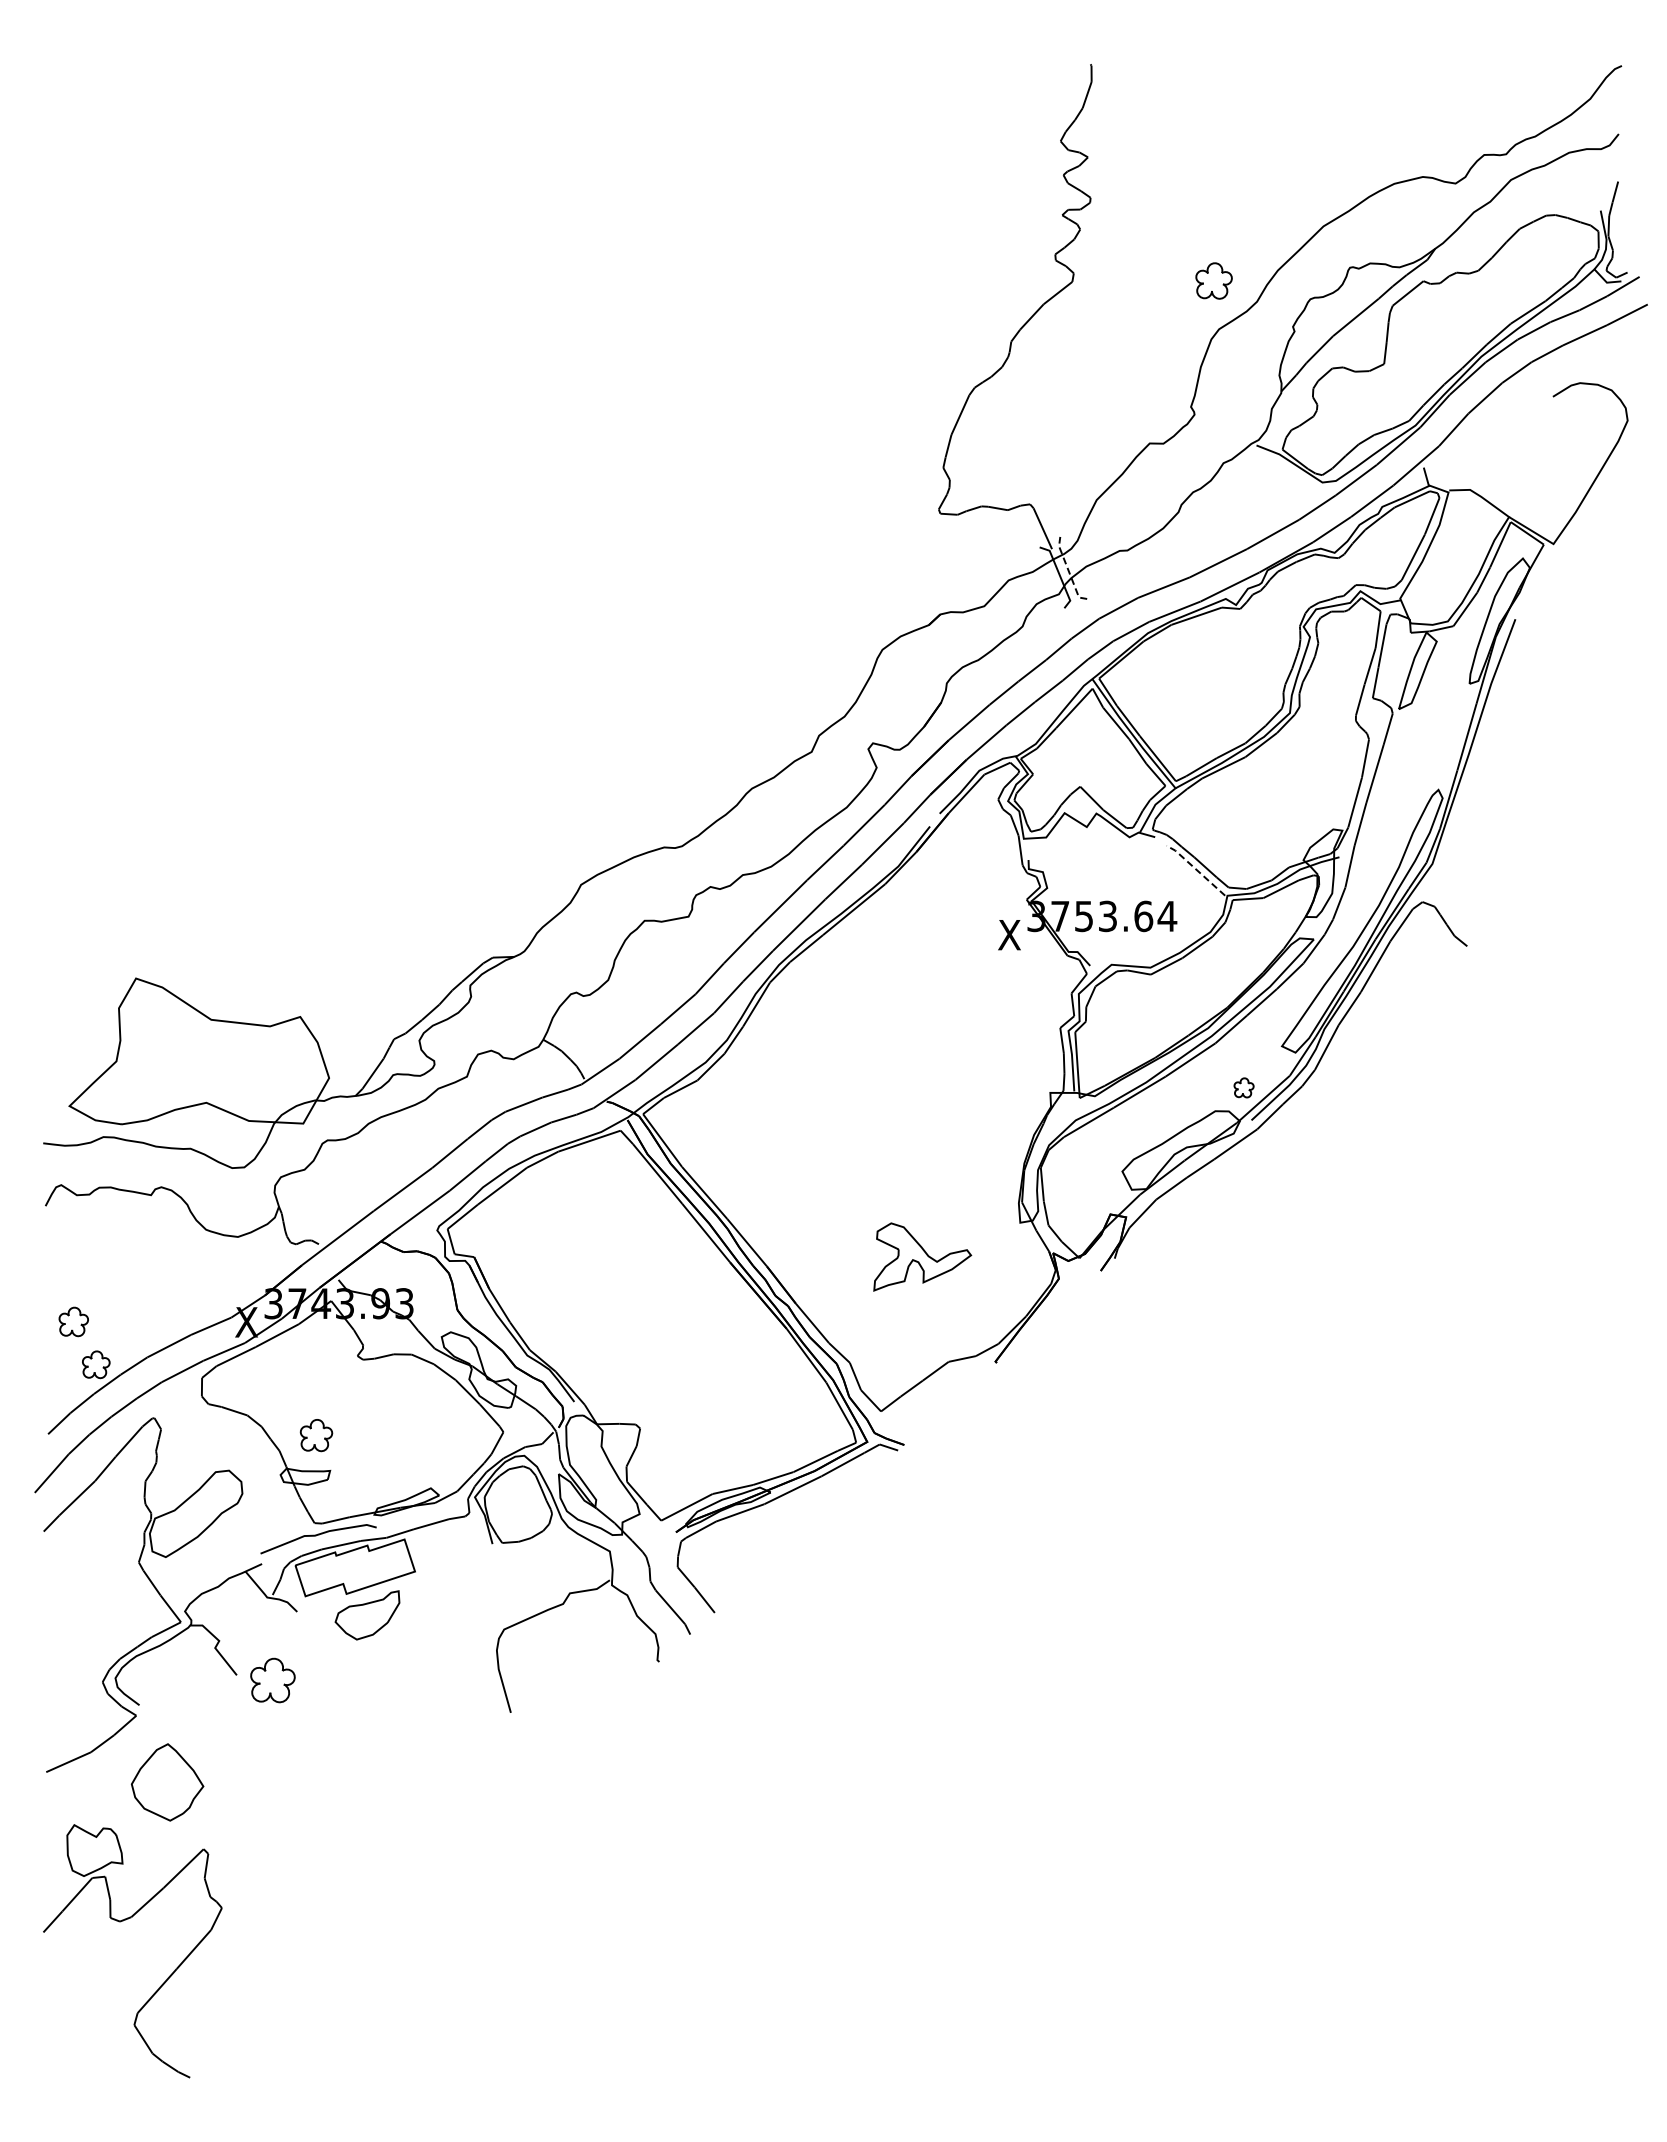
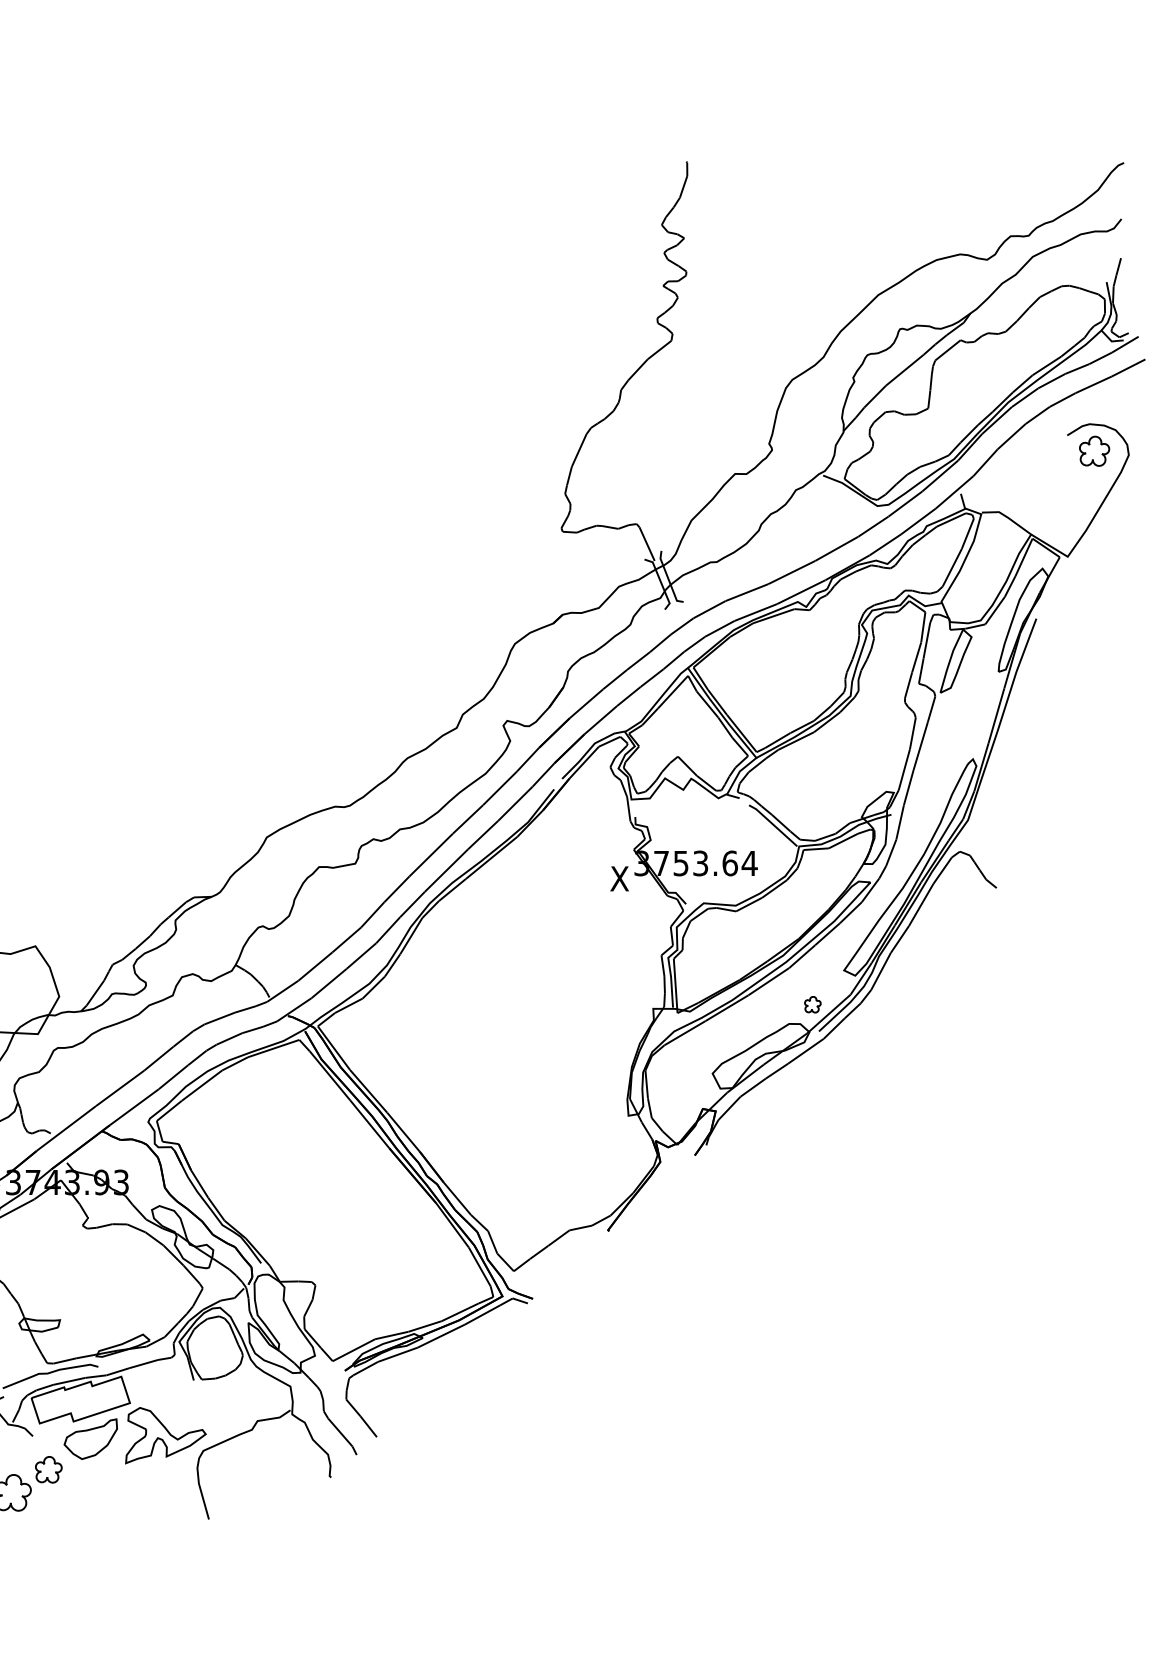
part: (1213, 280) -> (1094, 450), moved
line: (1068, 571) -> (668, 579), dashed -> solid
line: (1195, 869) -> (772, 824), dashed -> solid
part: (922, 1256) -> (165, 1435), moved
part: (316, 1435) -> (48, 1469), moved

